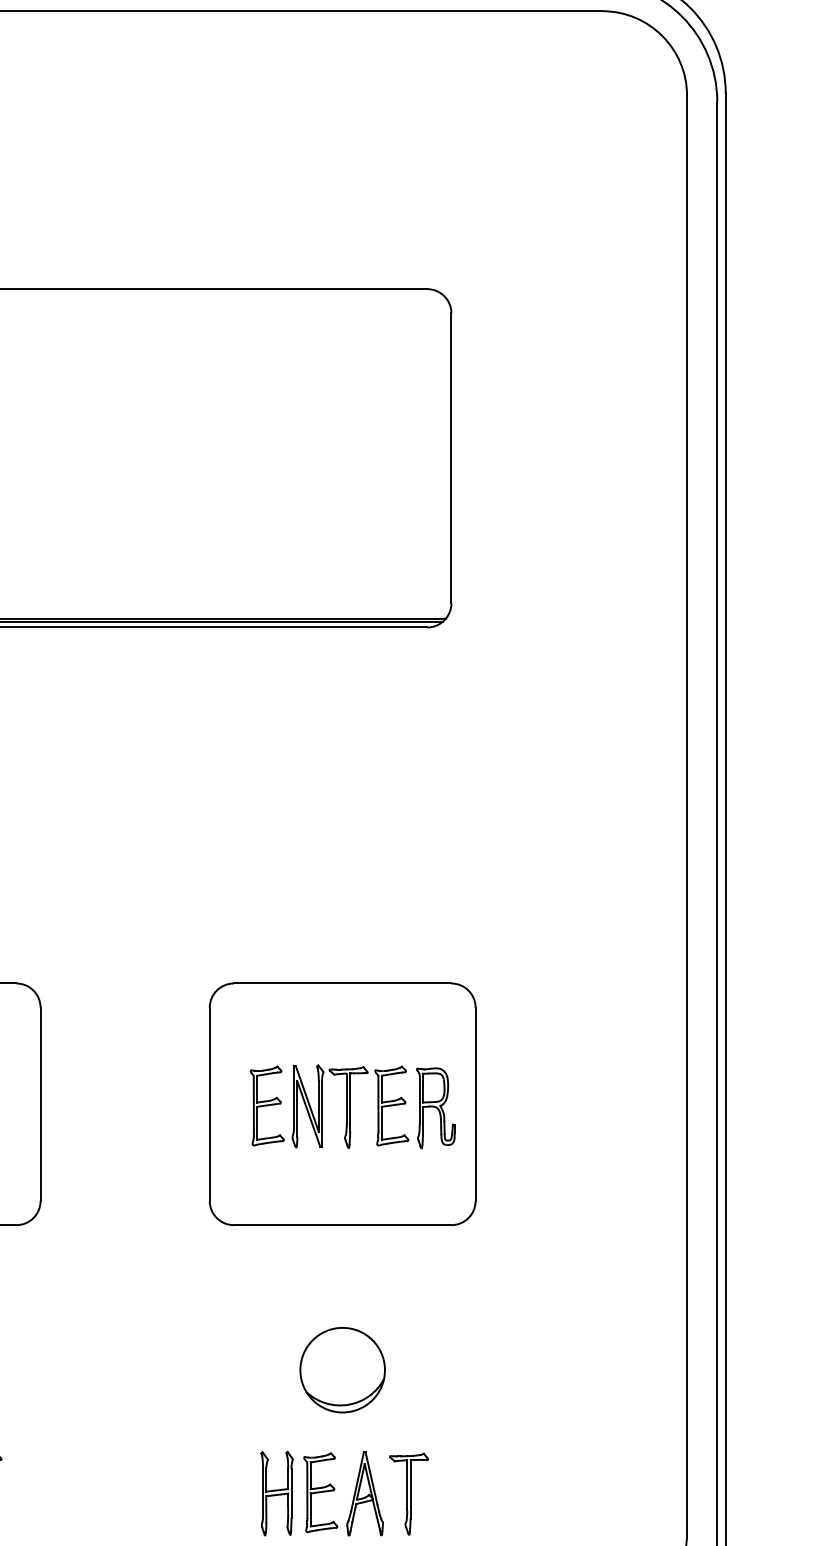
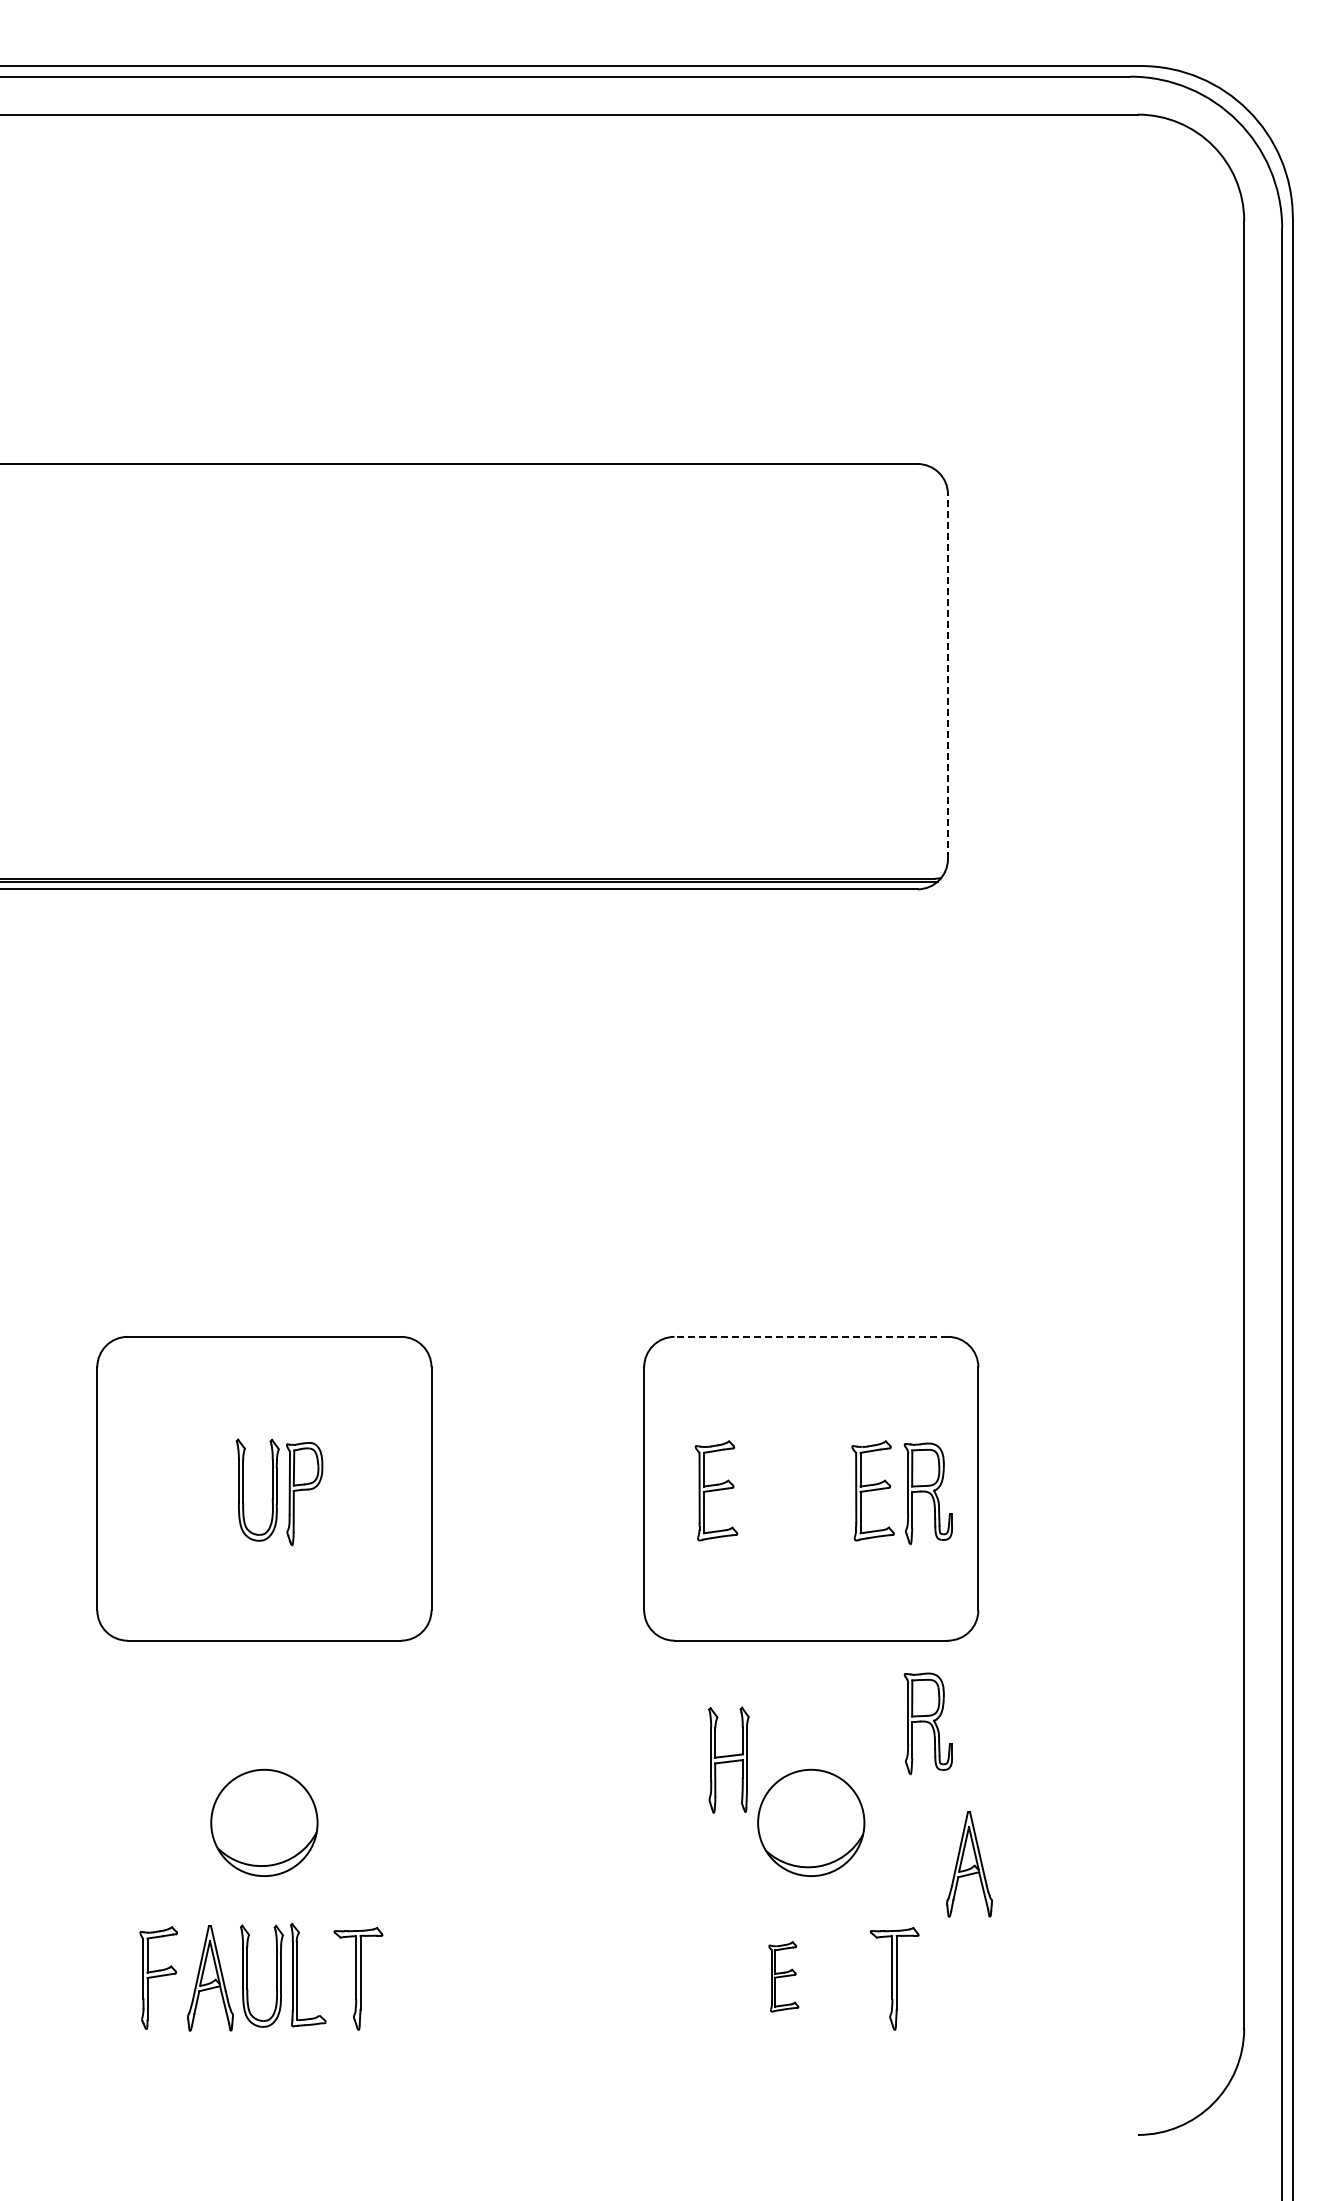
line: (451, 458) -> (947, 676), solid -> dashed
line: (342, 983) -> (811, 1336), solid -> dashed
part: (322, 1106) -> (785, 1491), removed
part: (435, 1291) -> (927, 1723), added
part: (320, 1492) -> (783, 1976), size x0.7
part: (276, 1493) -> (728, 1759), moved
part: (365, 1493) -> (969, 1864), moved

